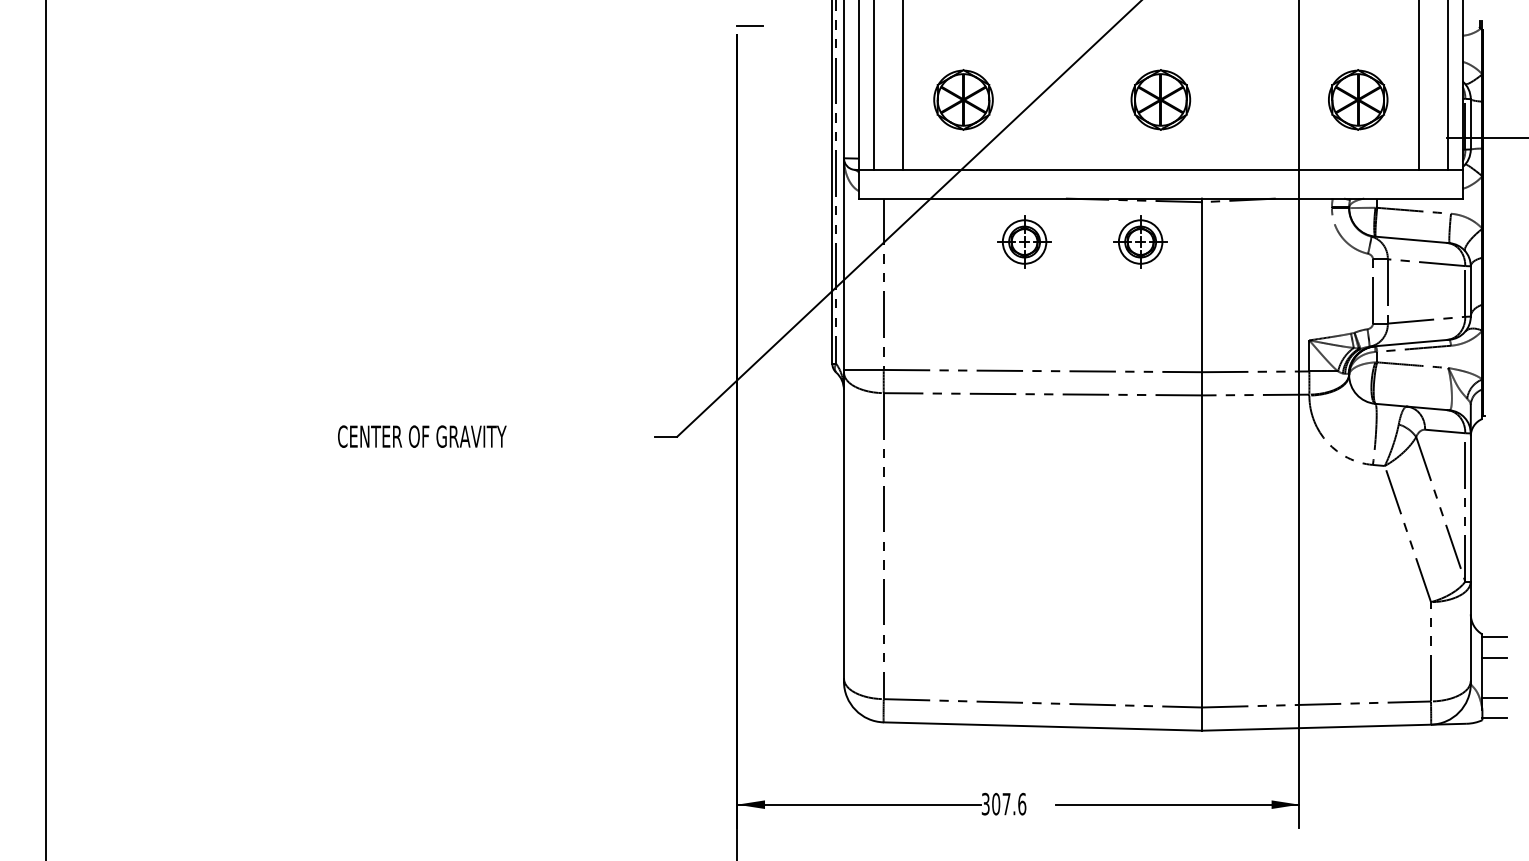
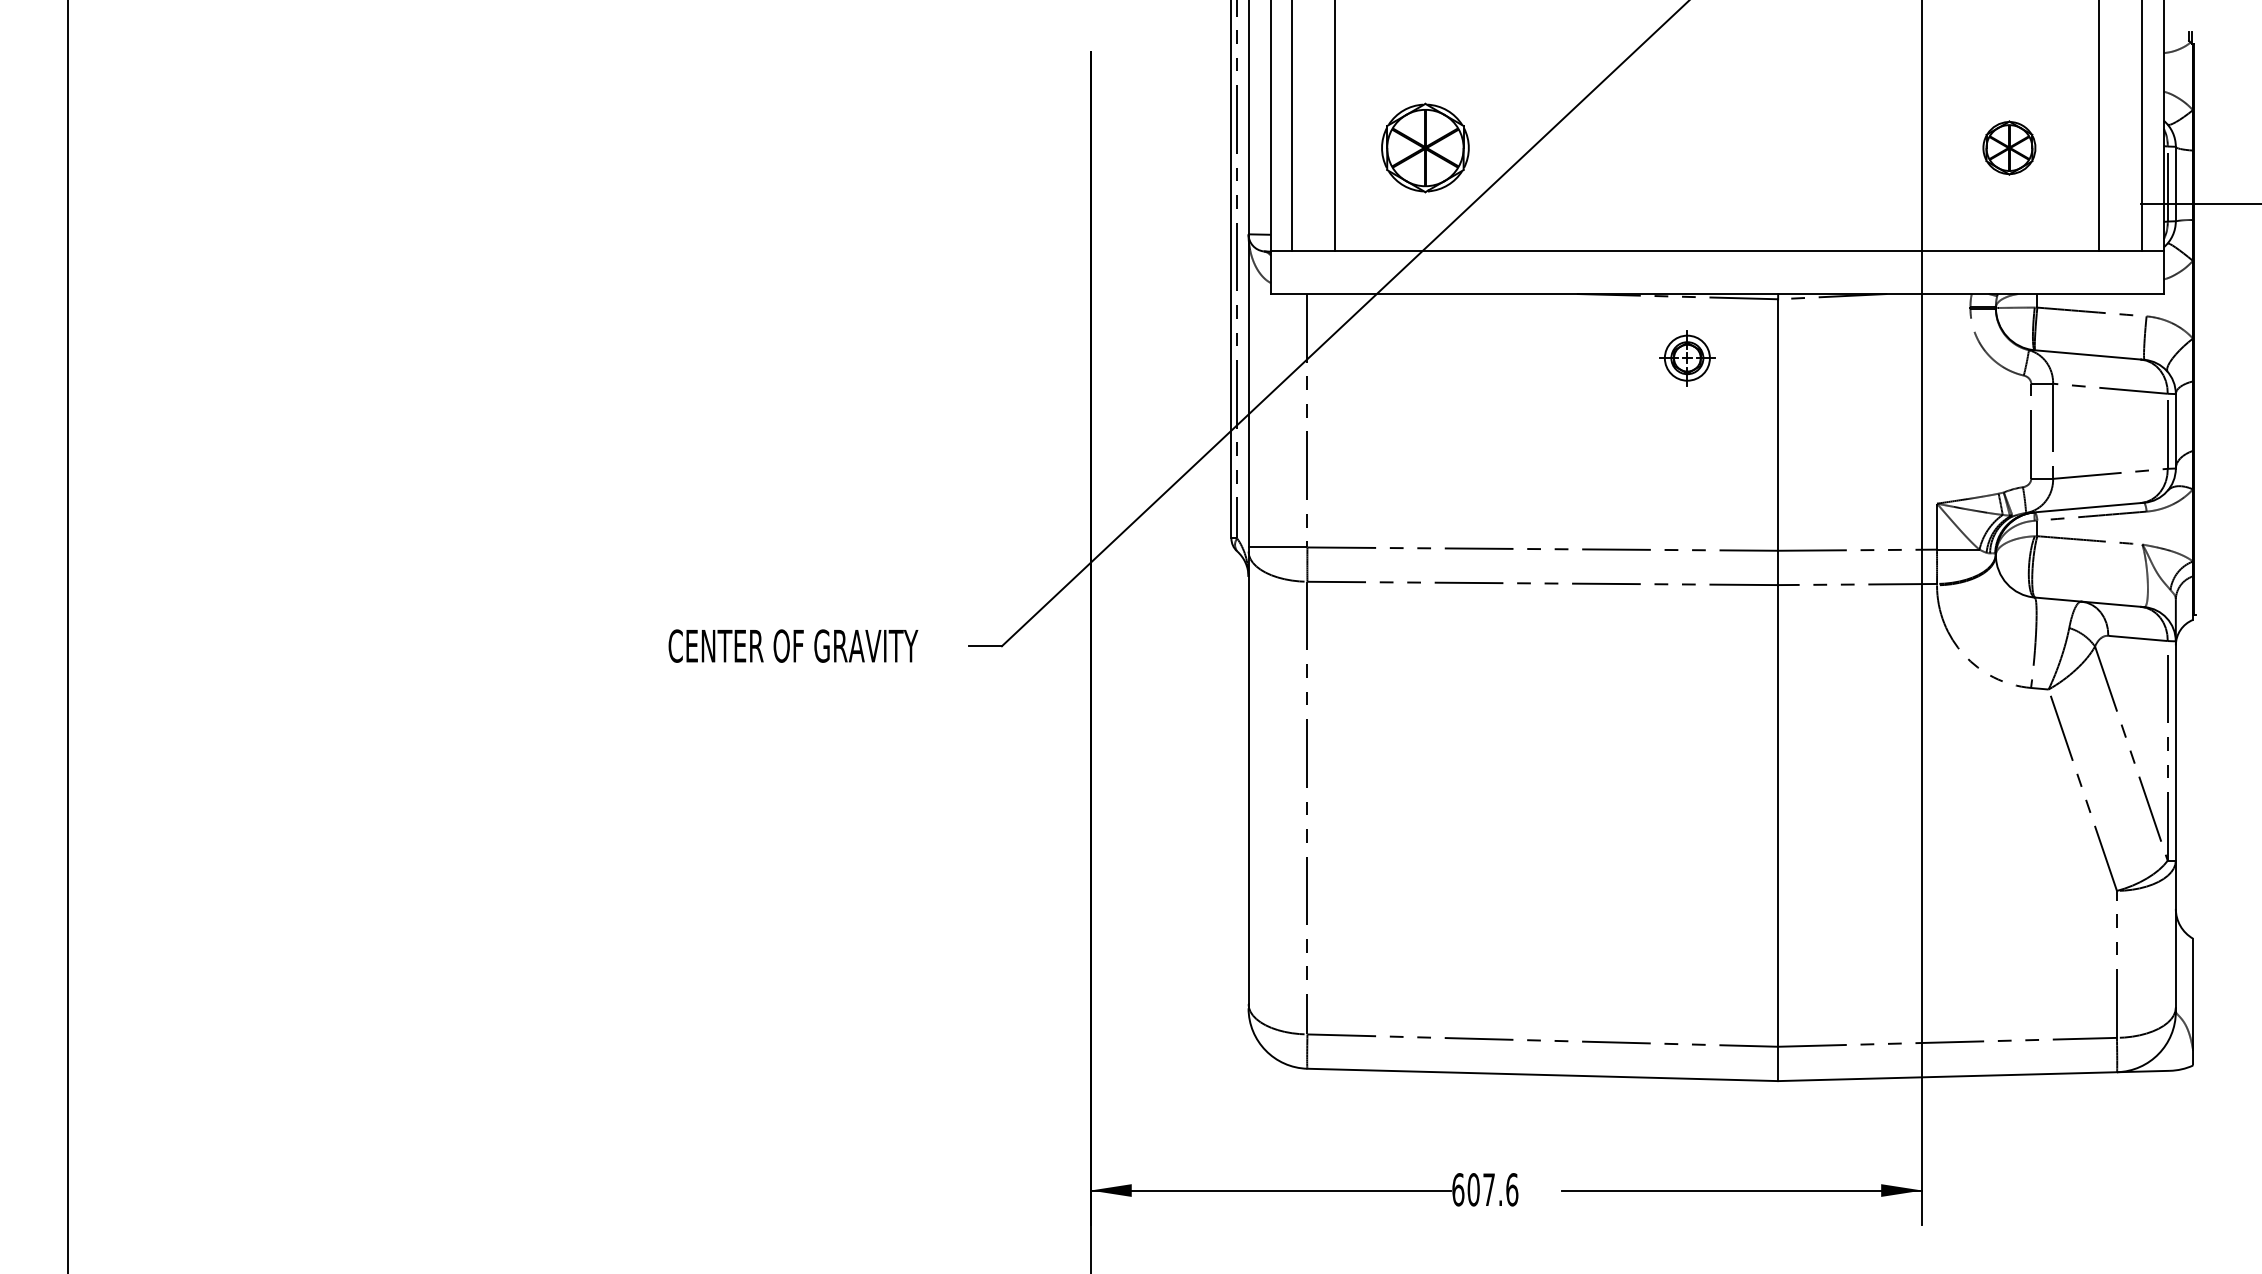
line: (750, 25) -> (1110, 37), removed
part: (1160, 99) -> (1716, 147), removed
part: (1358, 99) -> (2009, 147), size x0.6
part: (1024, 241) -> (1515, 357), removed
part: (1140, 241) -> (1687, 357), size x0.7
text: (422, 436) -> (793, 645), moved
line: (1494, 637) -> (2210, 943), removed
line: (1494, 657) -> (2210, 972), removed
line: (1494, 698) -> (2210, 1033), removed
line: (1494, 717) -> (2210, 1061), removed
text: (985, 803) -> (1457, 1188), 307.6 -> 607.6

